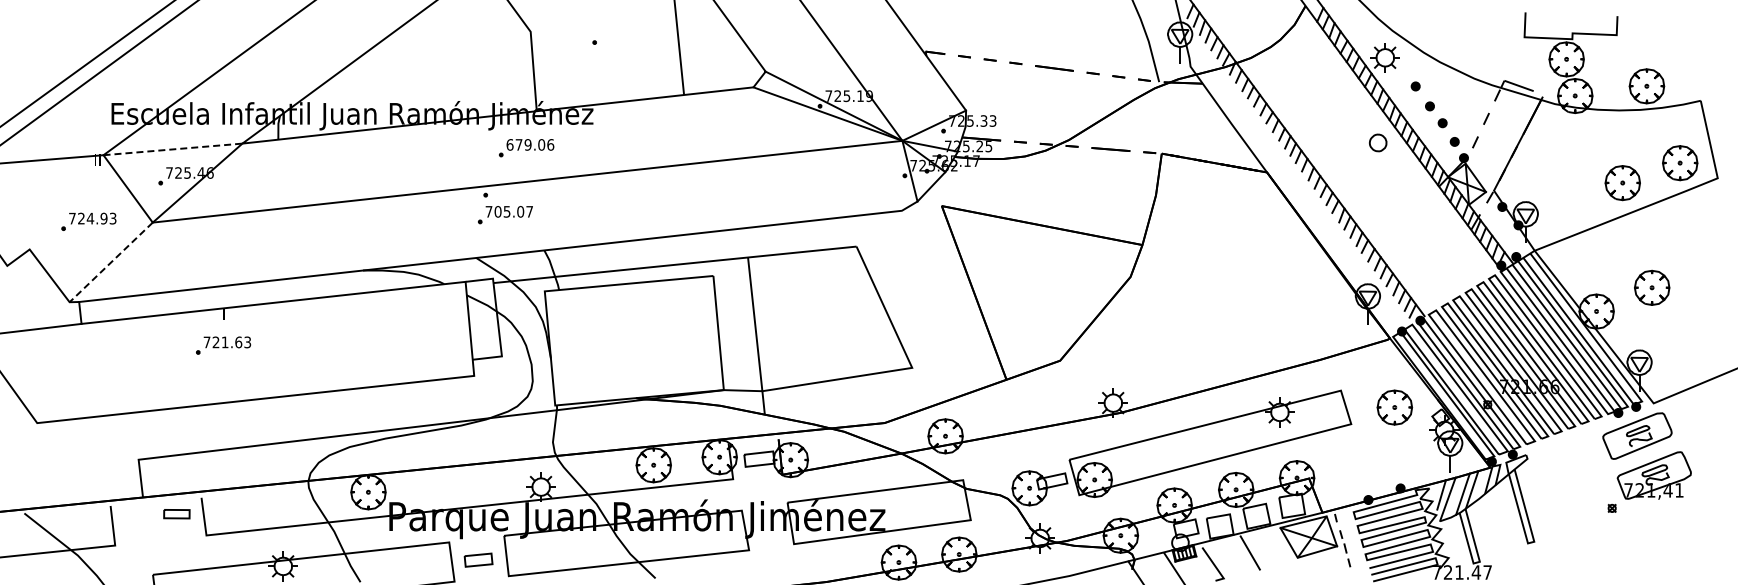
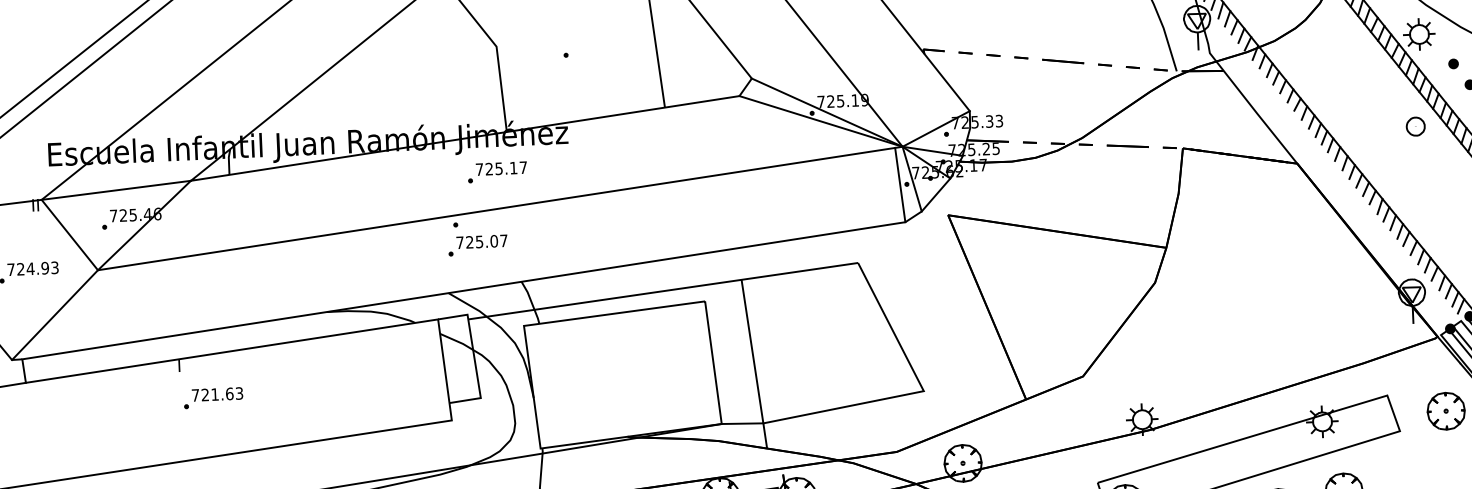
text: (530, 144) -> (501, 168), 679.06 -> 725.17
line: (172, 149) -> (115, 190), dashed -> solid
line: (898, 175) -> (899, 184), added
text: (497, 211) -> (469, 242), 705.07 -> 725.07
line: (111, 262) -> (55, 315), dashed -> solid
part: (223, 345) -> (213, 397), moved

